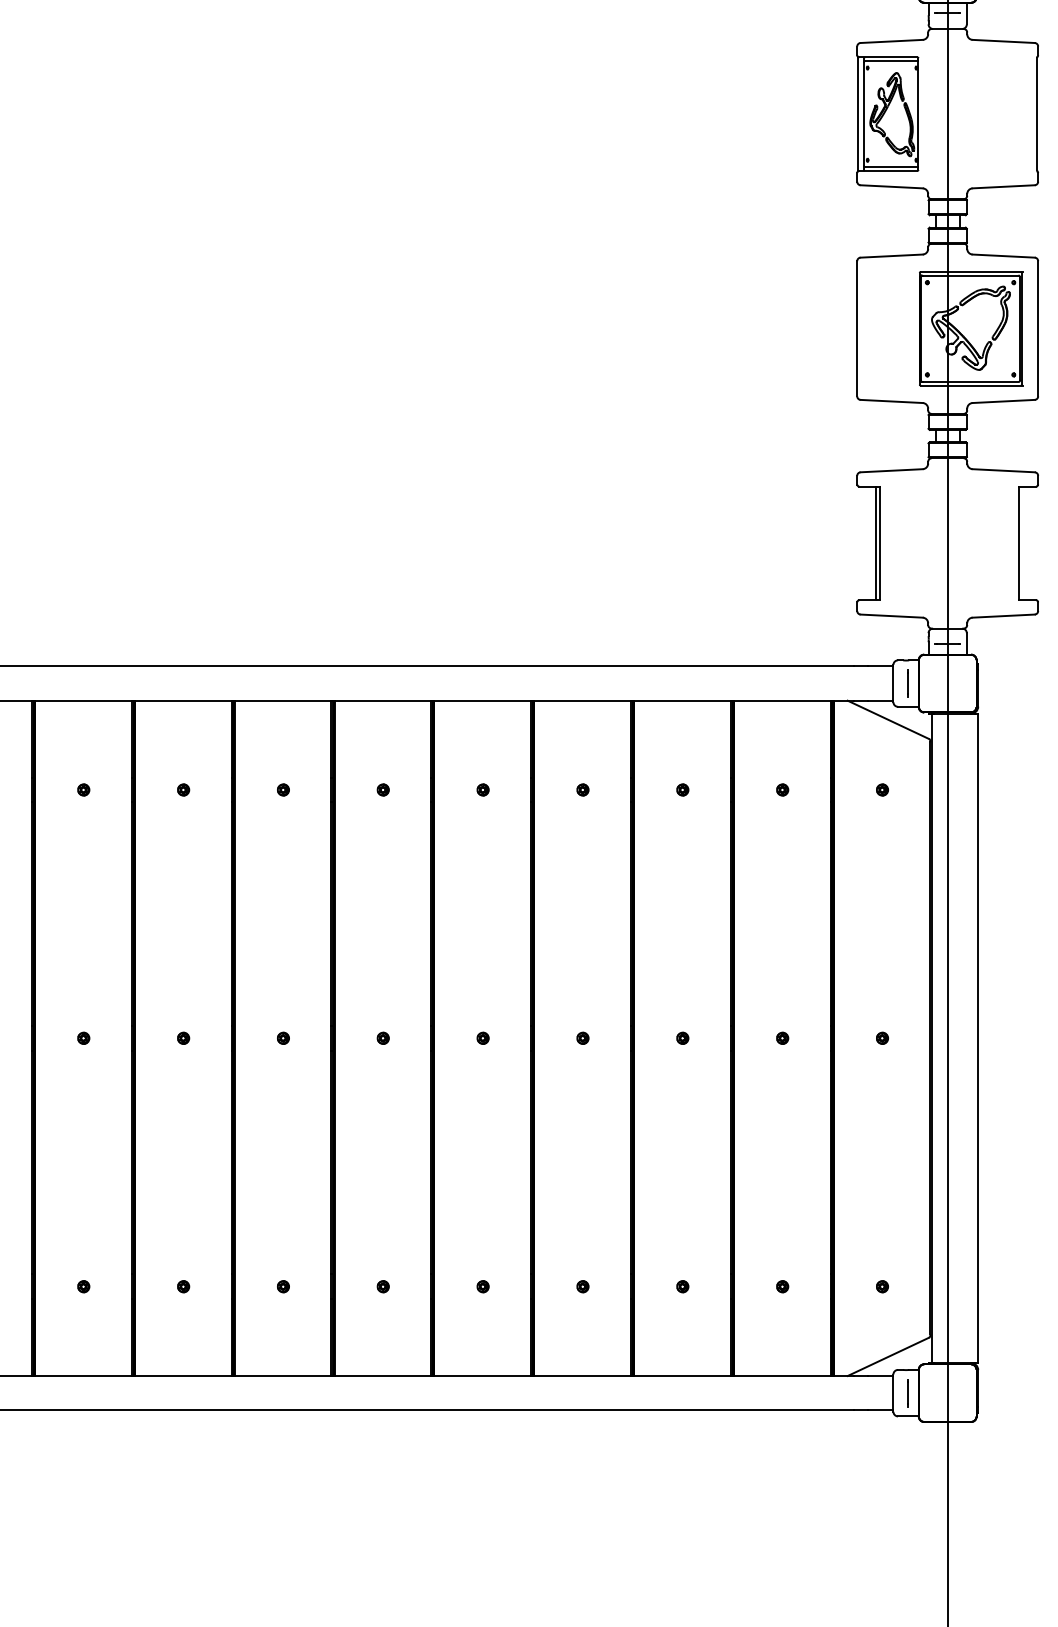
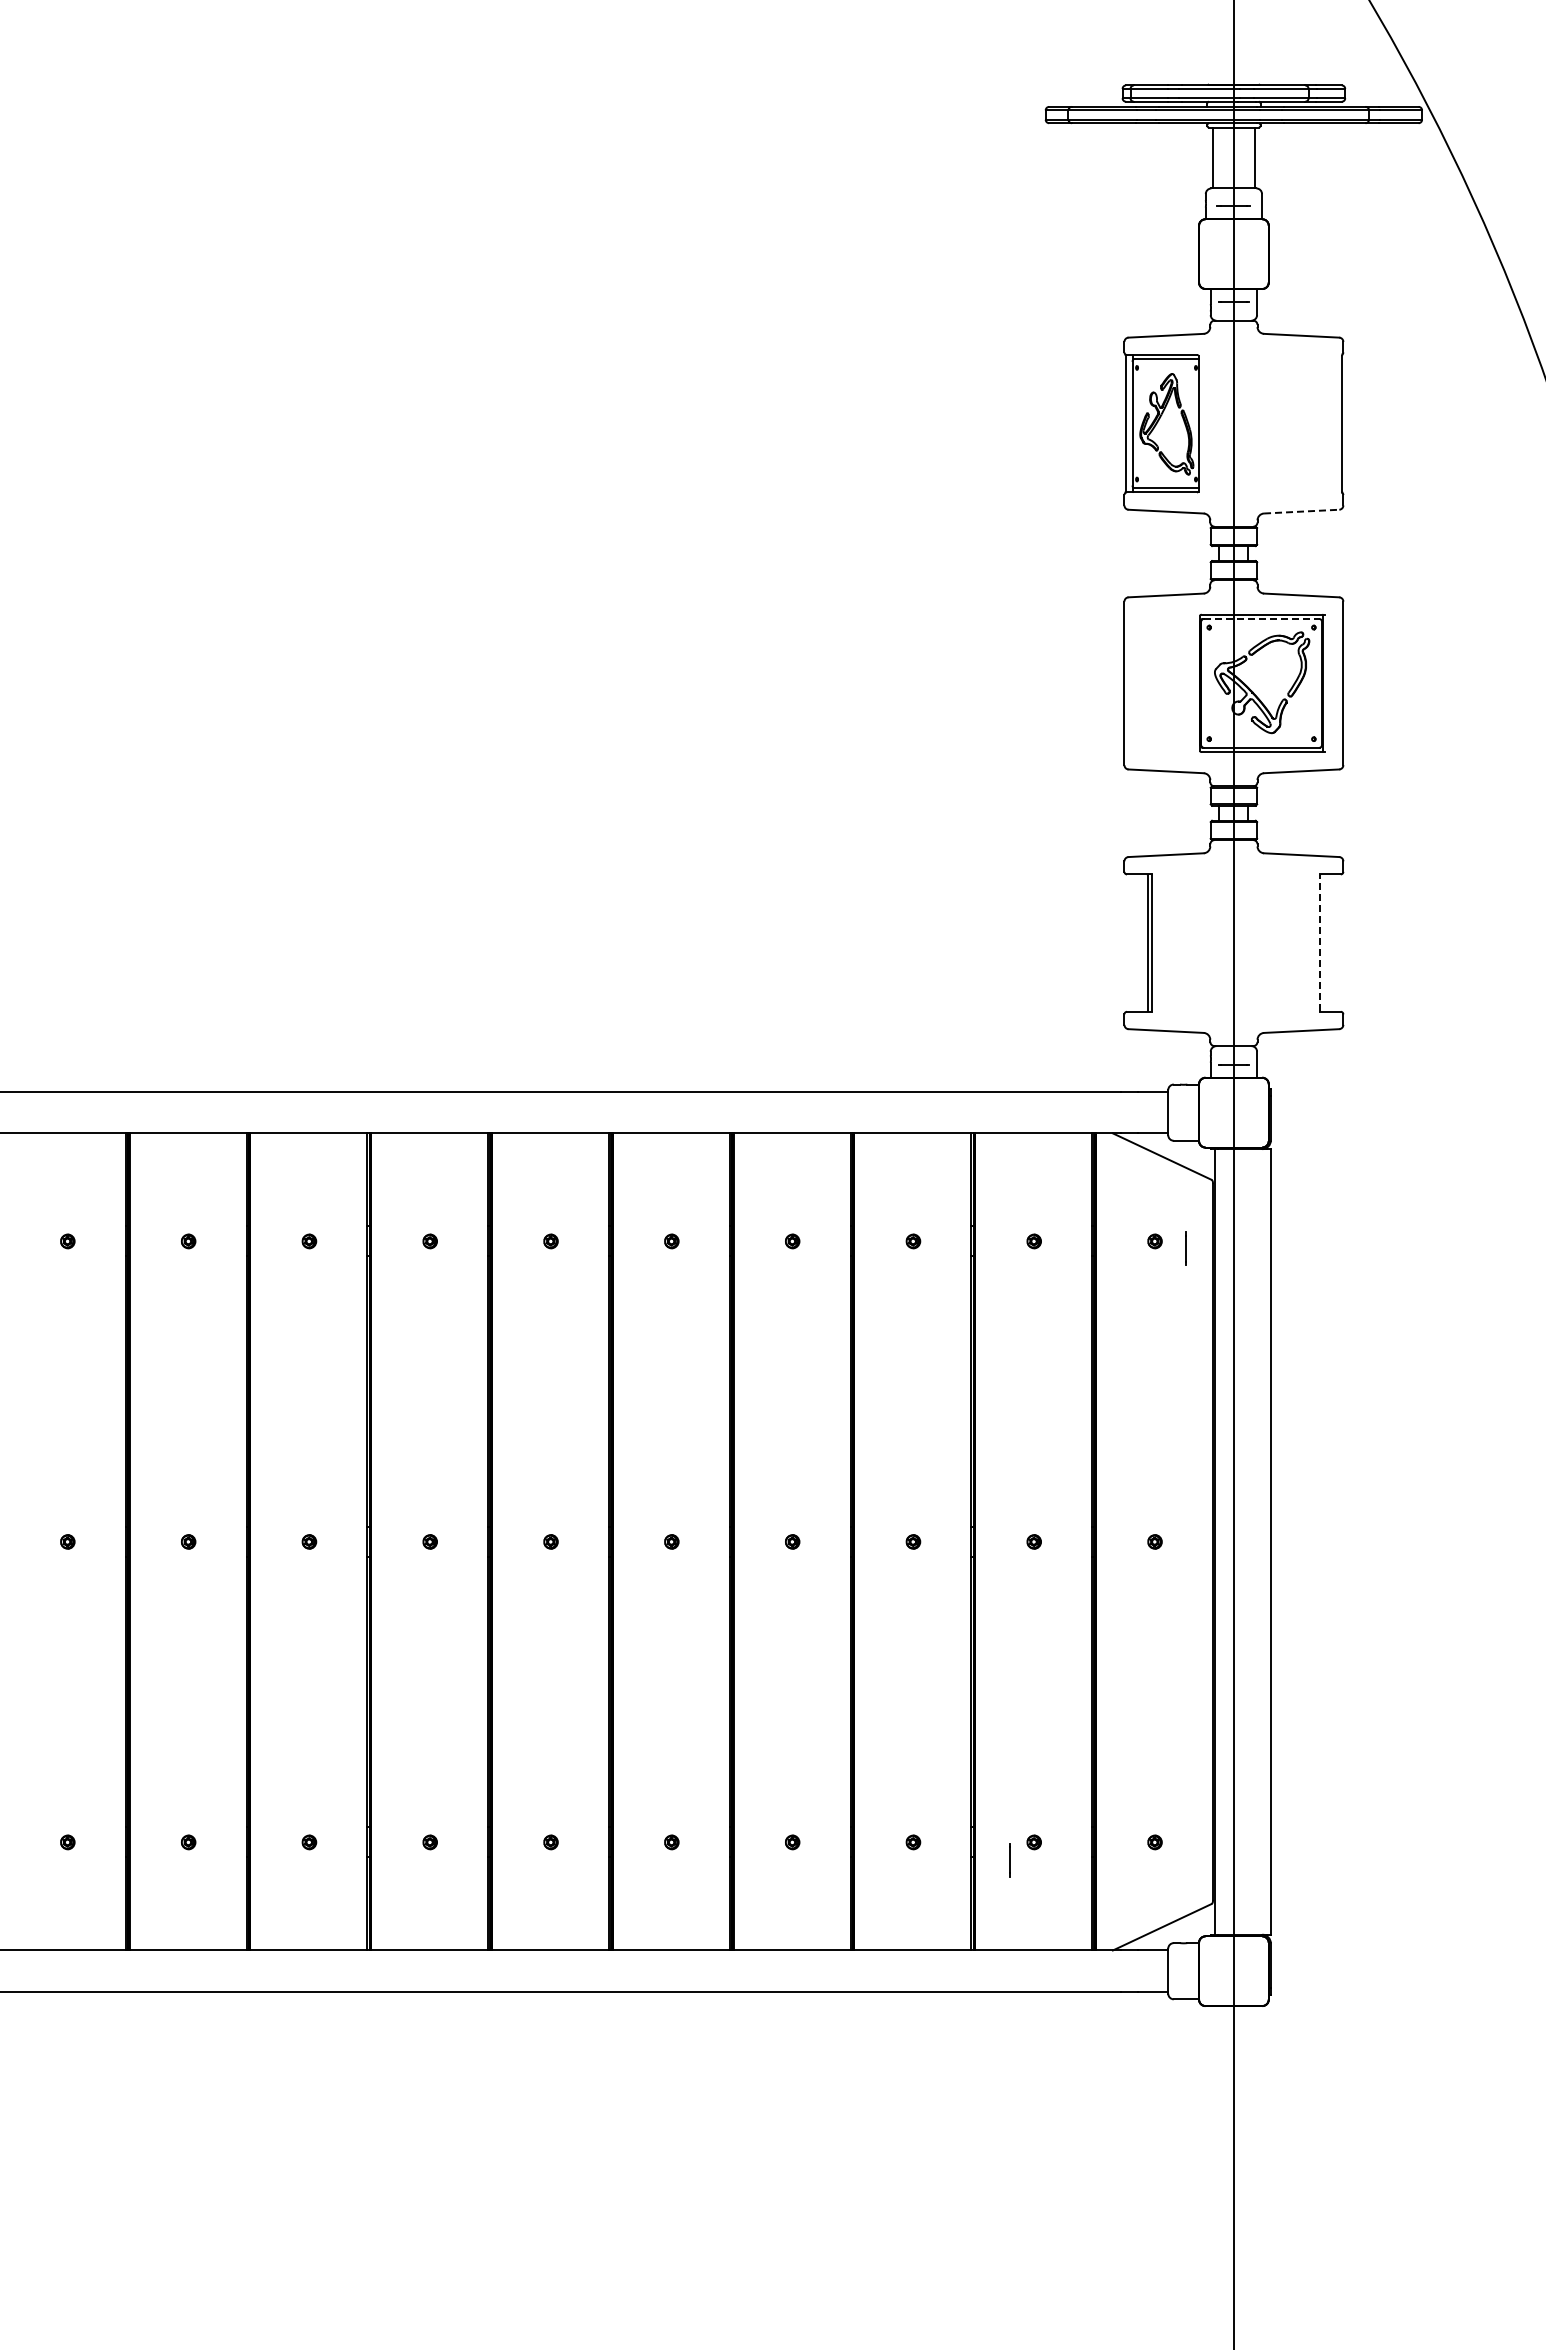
line: (1003, 186) -> (1301, 511), solid -> dashed
line: (970, 275) -> (1261, 619), solid -> dashed
line: (1019, 543) -> (1320, 943), solid -> dashed
line: (907, 683) -> (1185, 1248), moved
line: (907, 1393) -> (1009, 1860), moved

